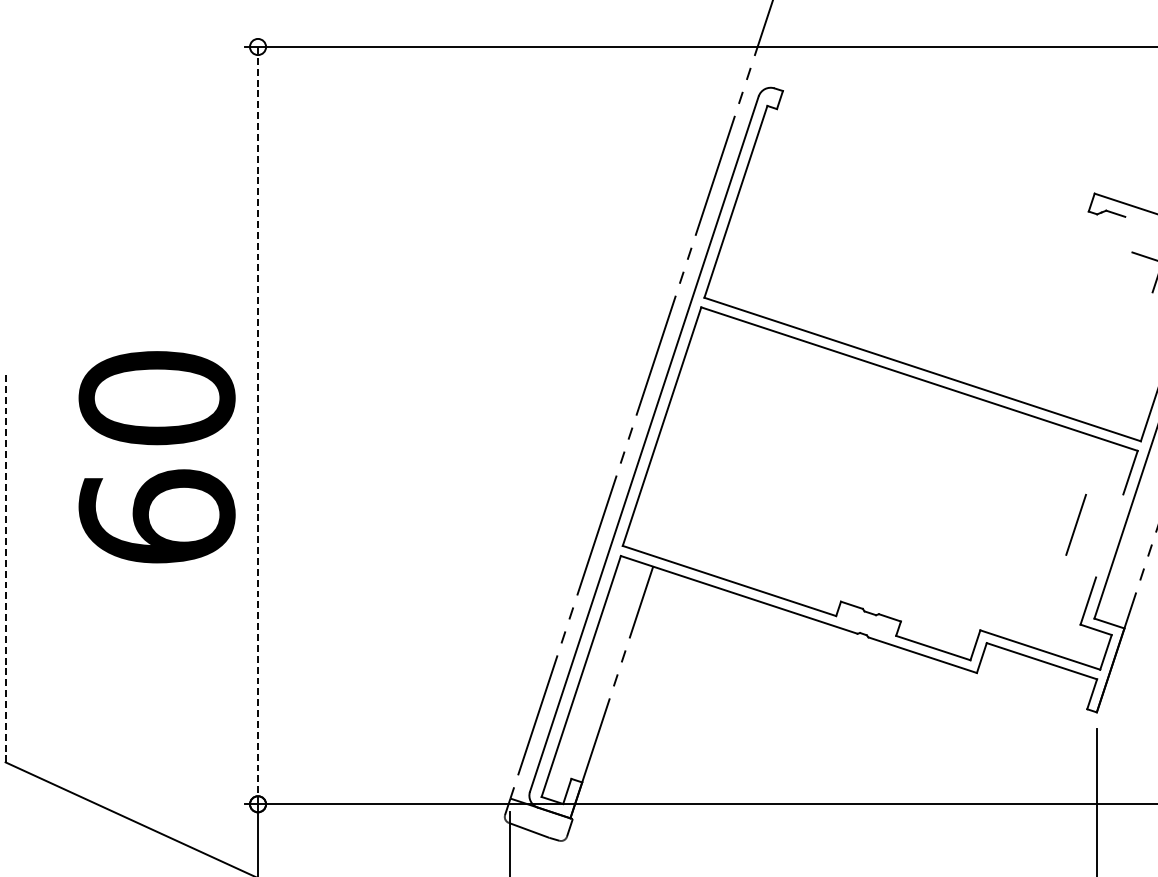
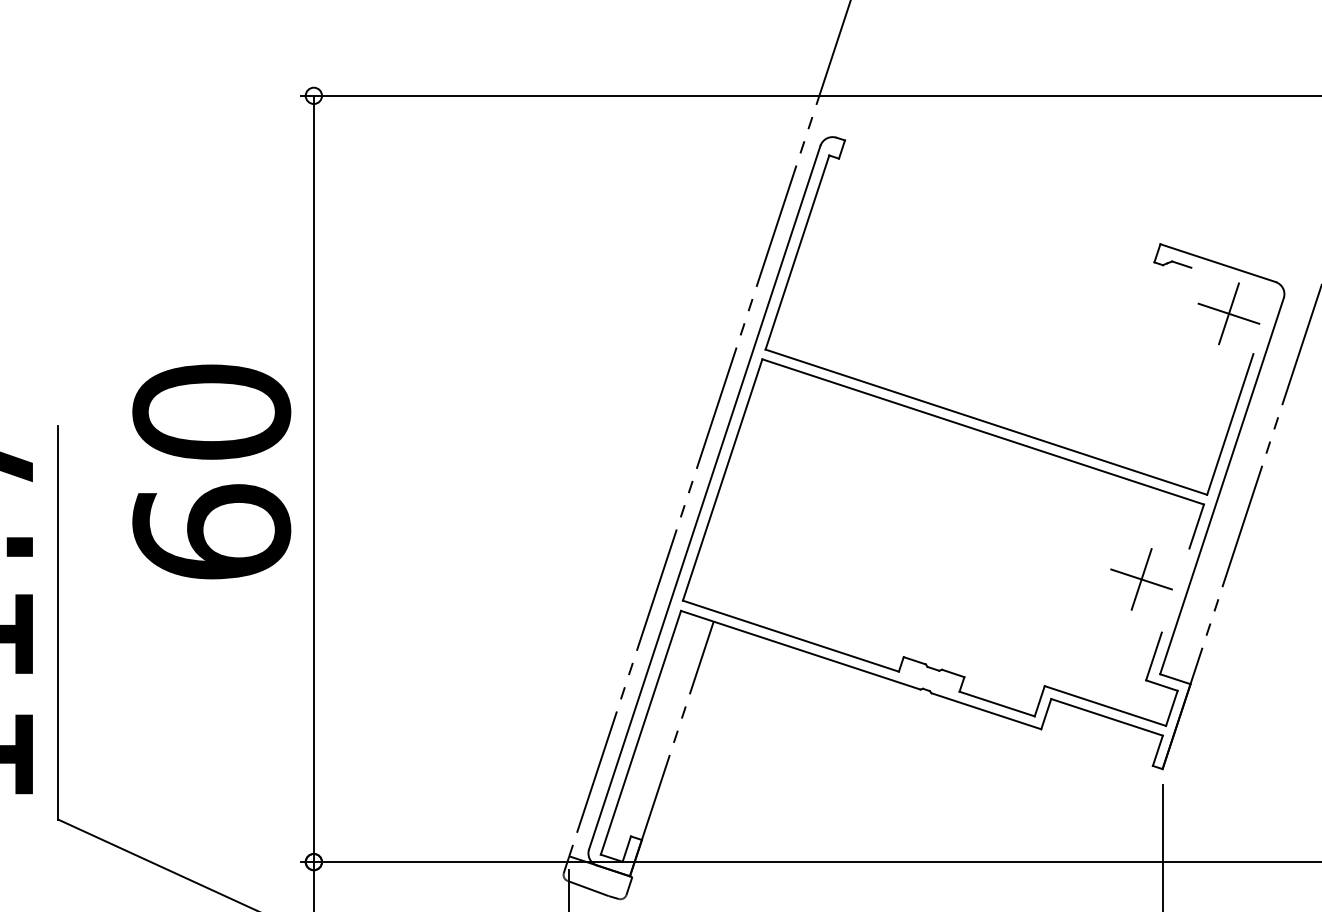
line: (257, 426) -> (313, 479), dashed -> solid
text: (156, 456) -> (211, 471), moved
line: (1075, 524) -> (1141, 579), added
line: (5, 568) -> (58, 623), dashed -> solid

